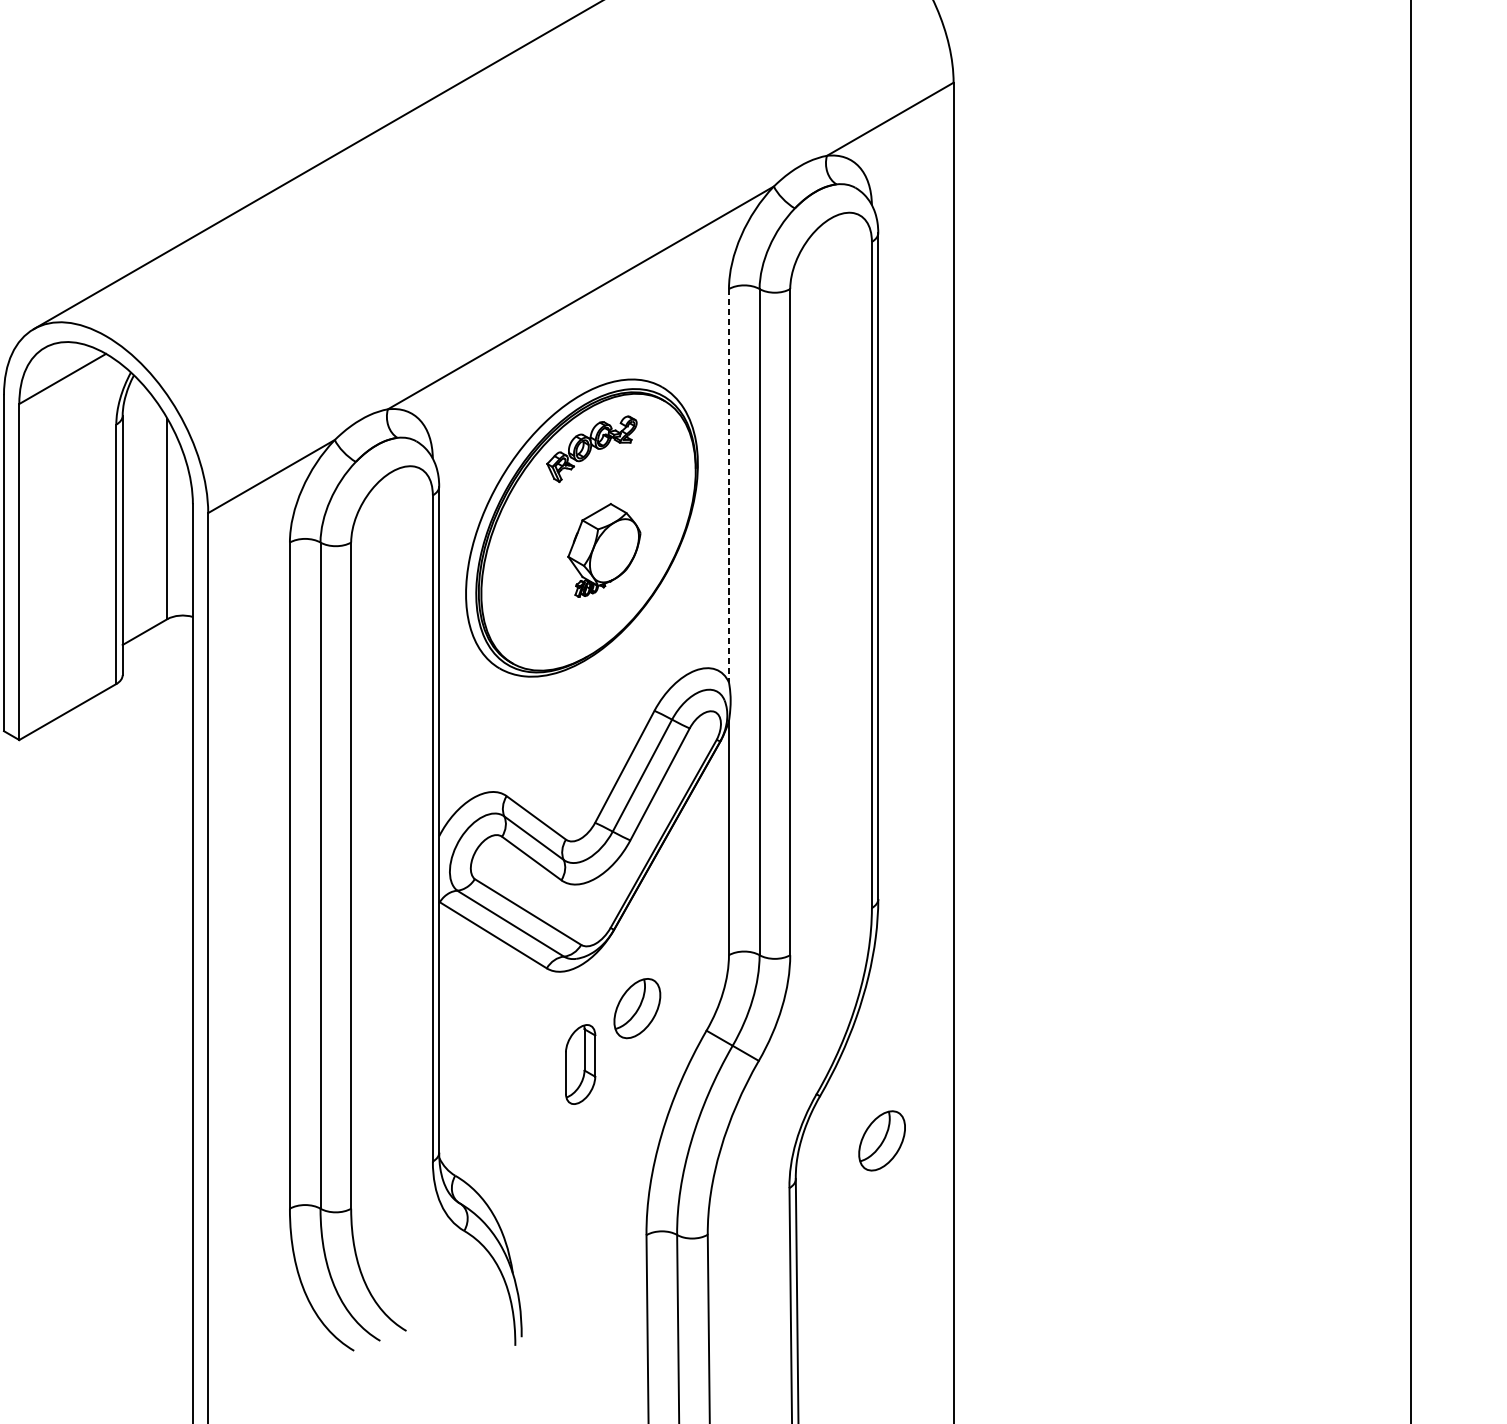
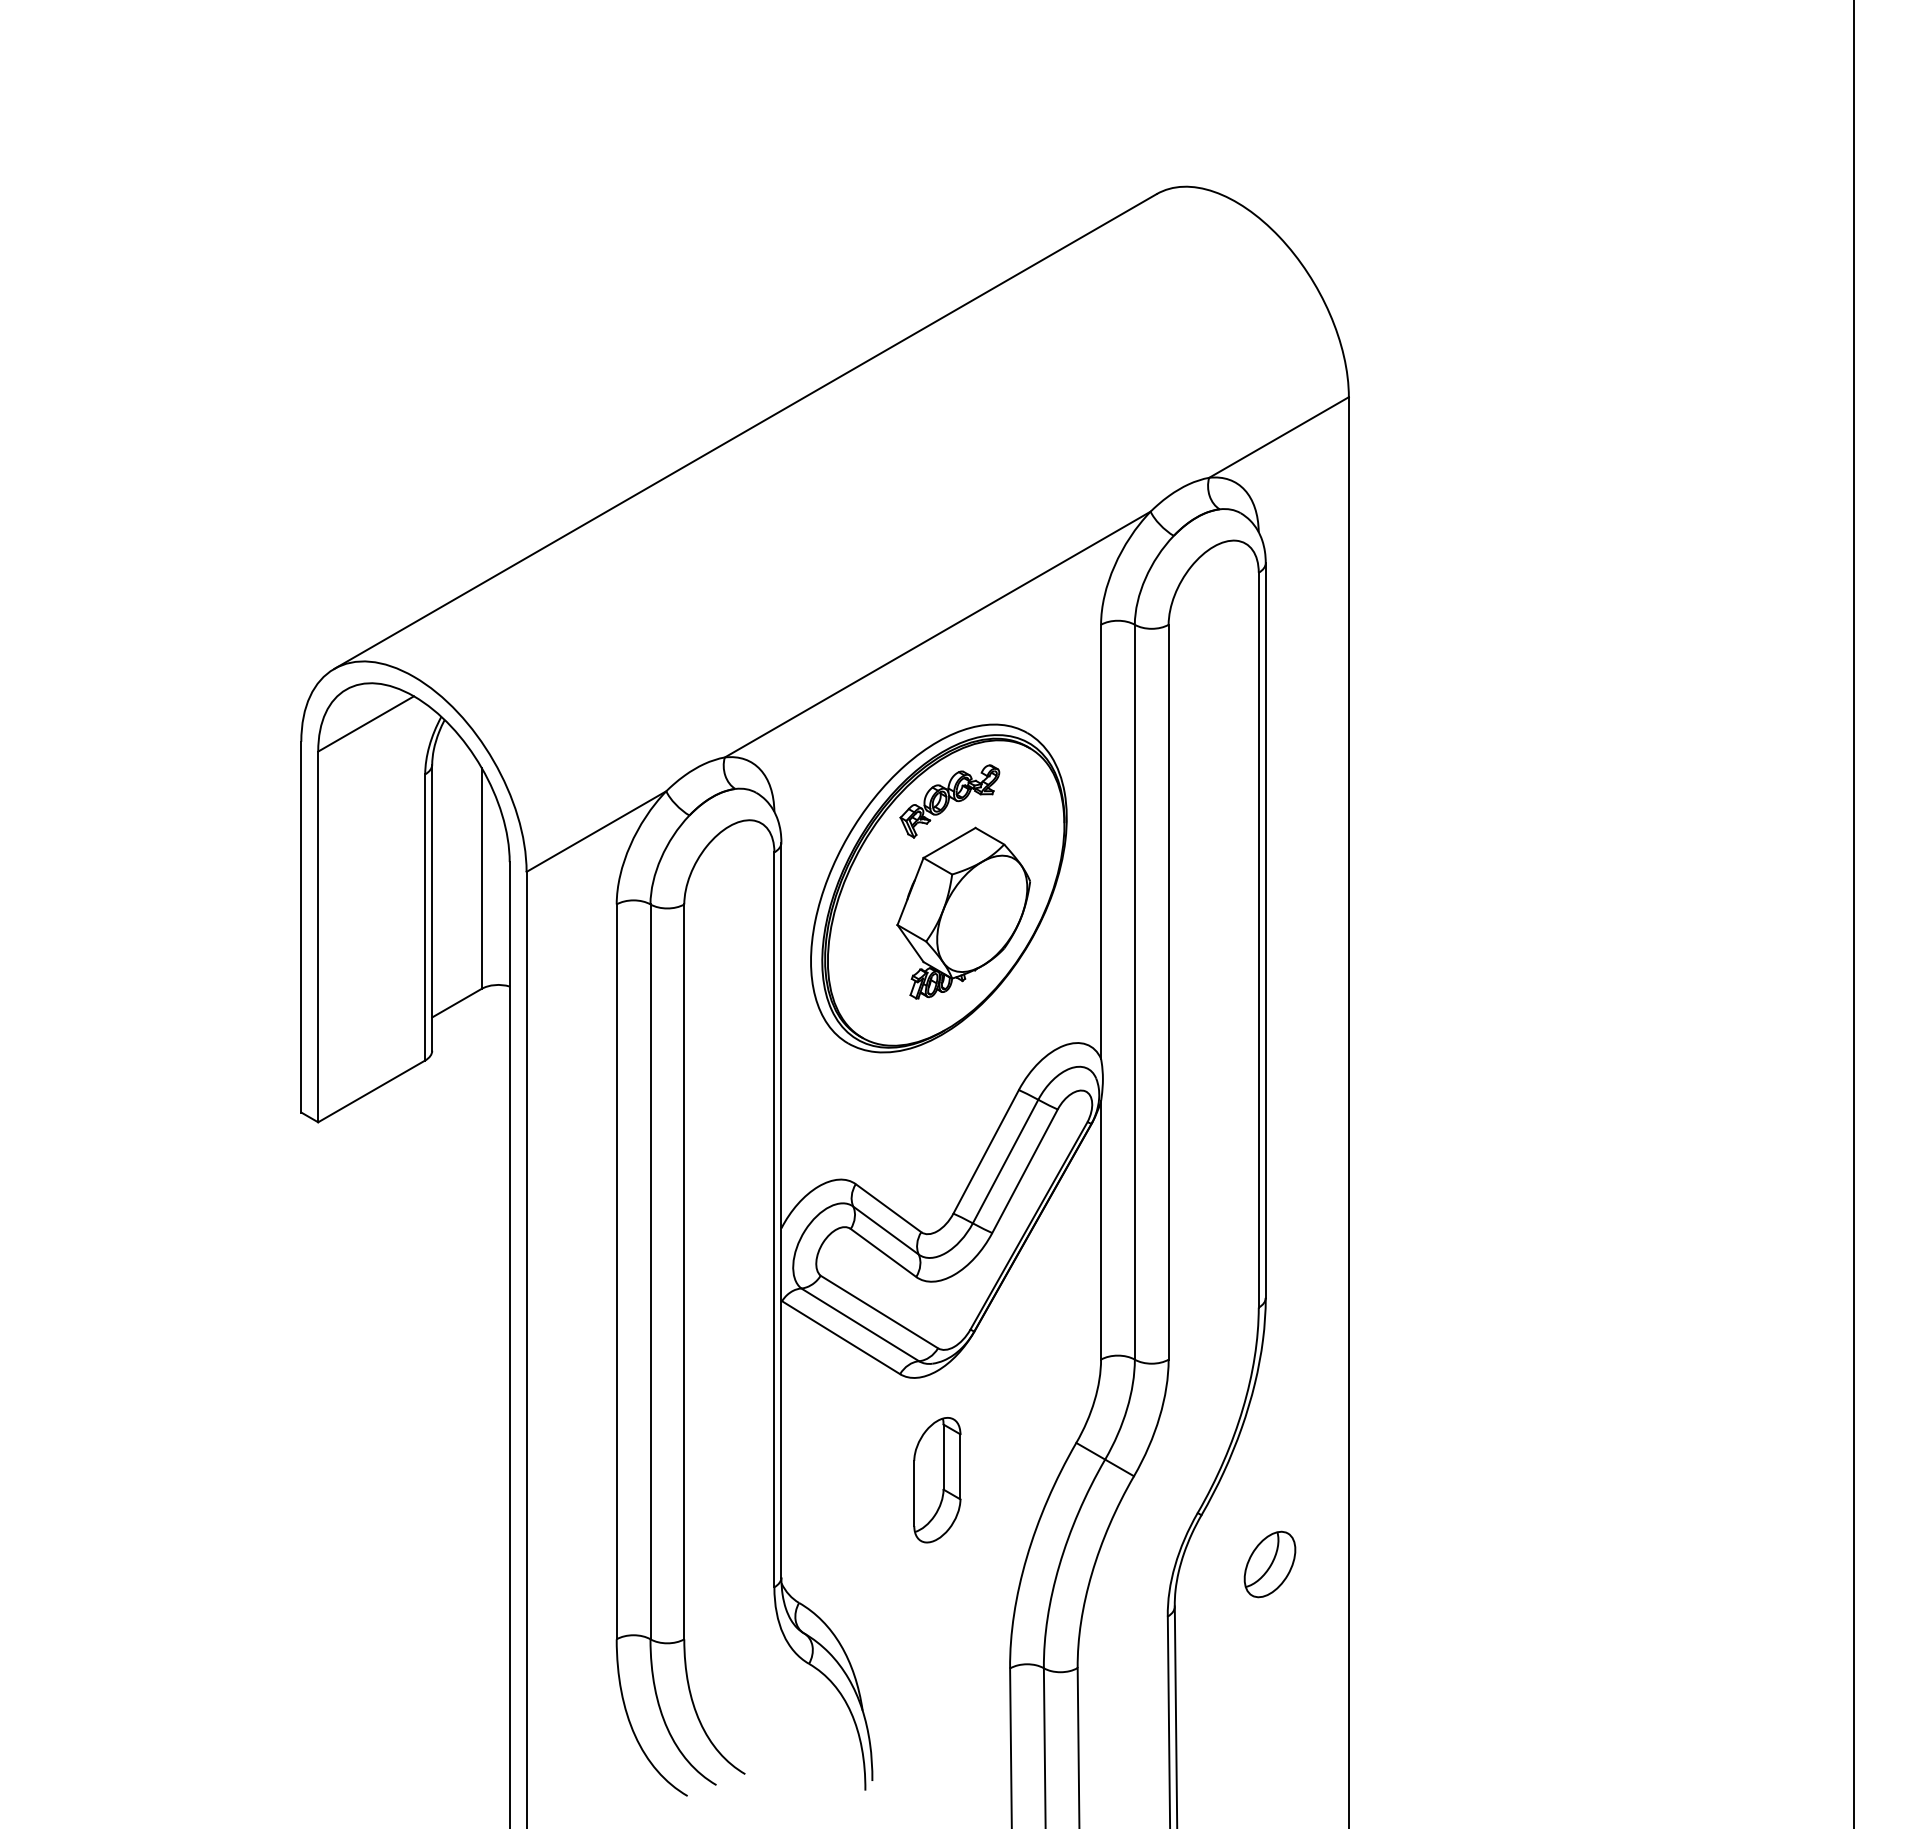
line: (729, 486) -> (1101, 842), dashed -> solid
part: (604, 549) -> (963, 912), size x1.67
part: (636, 1008) -> (999, 1418), removed
part: (580, 1064) -> (937, 1480), size x1.43

